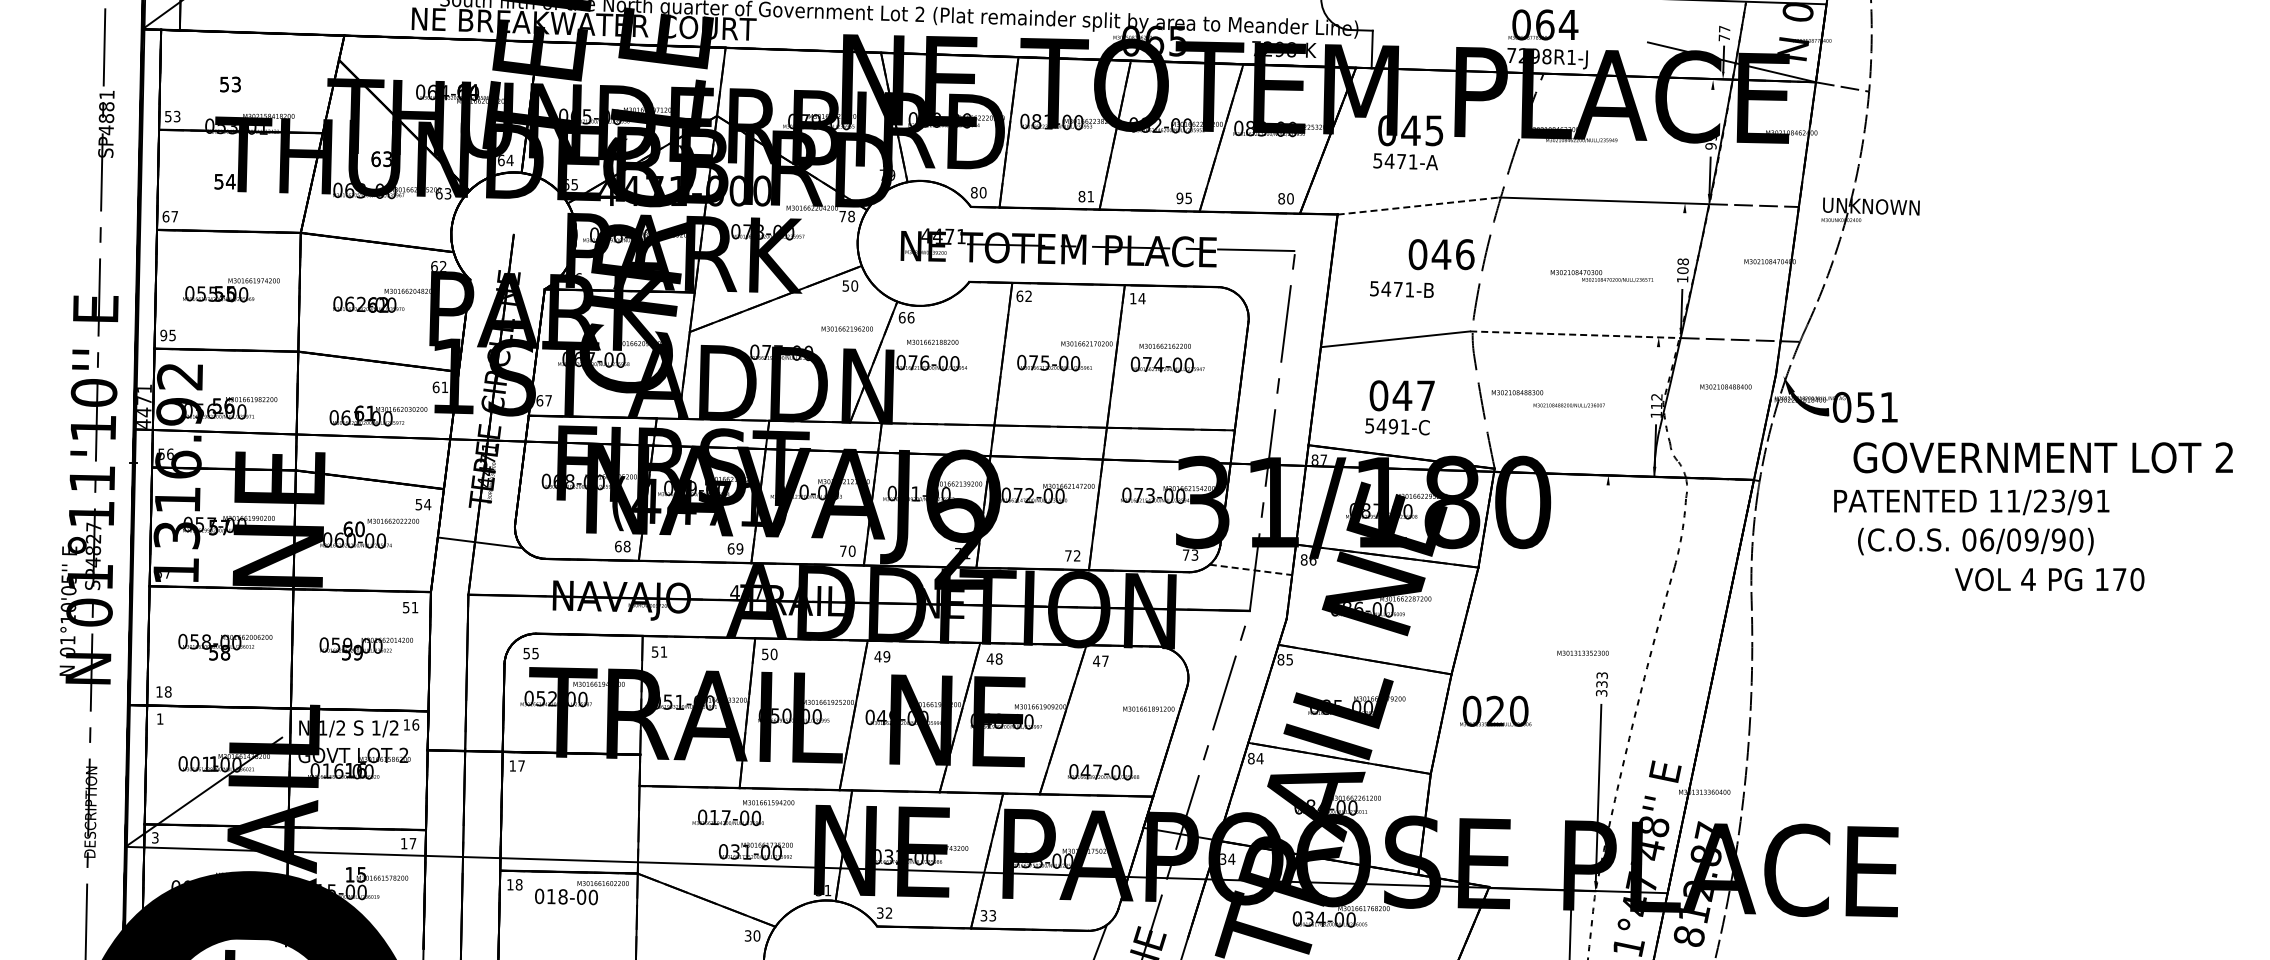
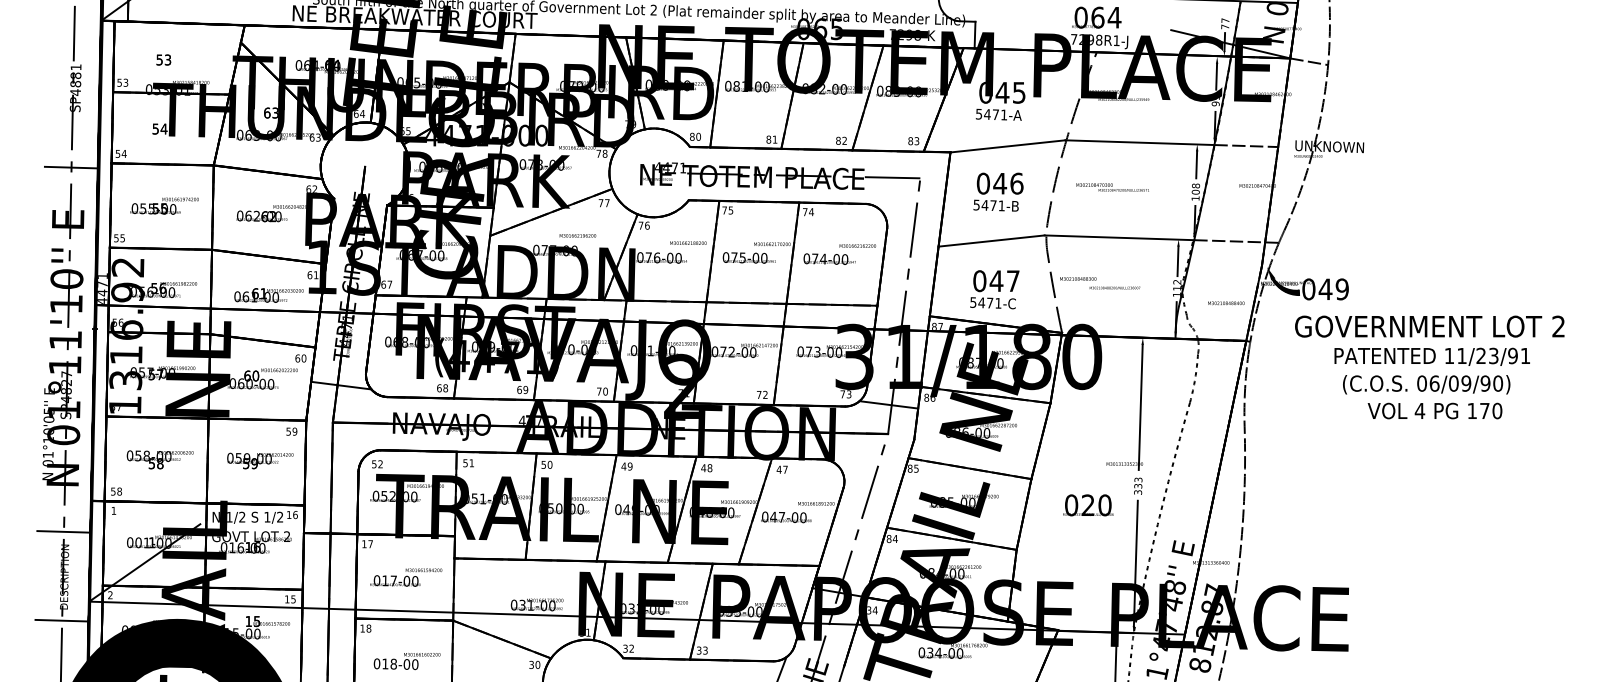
line: (1711, 107) -> (1216, 76), added
text: (1183, 198) -> (840, 140), 95 -> 82
text: (1290, 198) -> (916, 140), 80 -> 83
line: (1419, 206) -> (1008, 146), dashed -> solid
text: (170, 216) -> (121, 153), 67 -> 54
line: (1683, 232) -> (1196, 165), added
line: (100, 235) -> (71, 167), added
text: (1441, 254) -> (1000, 183), moved
text: (1601, 275) -> (1112, 187), moved
text: (850, 285) -> (604, 202), 50 -> 77
text: (1023, 296) -> (727, 210), 62 -> 75
text: (1133, 298) -> (805, 212), 14 -> 74
text: (901, 317) -> (640, 225), 66 -> 76
text: (846, 328) -> (577, 235), moved
text: (163, 334) -> (116, 237), 95 -> 55
line: (1576, 334) -> (1120, 237), dashed -> solid
text: (932, 341) -> (688, 242), moved
text: (1164, 345) -> (857, 245), moved
line: (1657, 367) -> (1177, 261), added
text: (1725, 386) -> (1226, 302), moved
text: (1876, 406) -> (1333, 288), 051 -> 049
text: (1392, 426) -> (989, 302), 5491-C -> 5471-C
text: (2042, 457) -> (1429, 326), moved
text: (1971, 502) -> (1432, 356), moved
text: (423, 504) -> (300, 358), 54 -> 60
text: (1975, 541) -> (1426, 384), moved
line: (1251, 569) -> (889, 404), dashed -> solid
line: (1605, 573) -> (1140, 407), added
text: (2049, 579) -> (1434, 410), moved
text: (414, 607) -> (294, 431), 51 -> 59
text: (535, 653) -> (380, 464), 55 -> 52
text: (159, 691) -> (113, 491), 18 -> 58
text: (1495, 710) -> (1088, 504), moved
line: (89, 748) -> (63, 531), added
text: (1103, 772) -> (786, 517), moved
text: (743, 813) -> (406, 577), moved
text: (155, 838) -> (110, 595), 3 -> 2
text: (412, 843) -> (293, 599), 17 -> 15
line: (86, 873) -> (61, 620), added
text: (581, 893) -> (406, 661), moved

